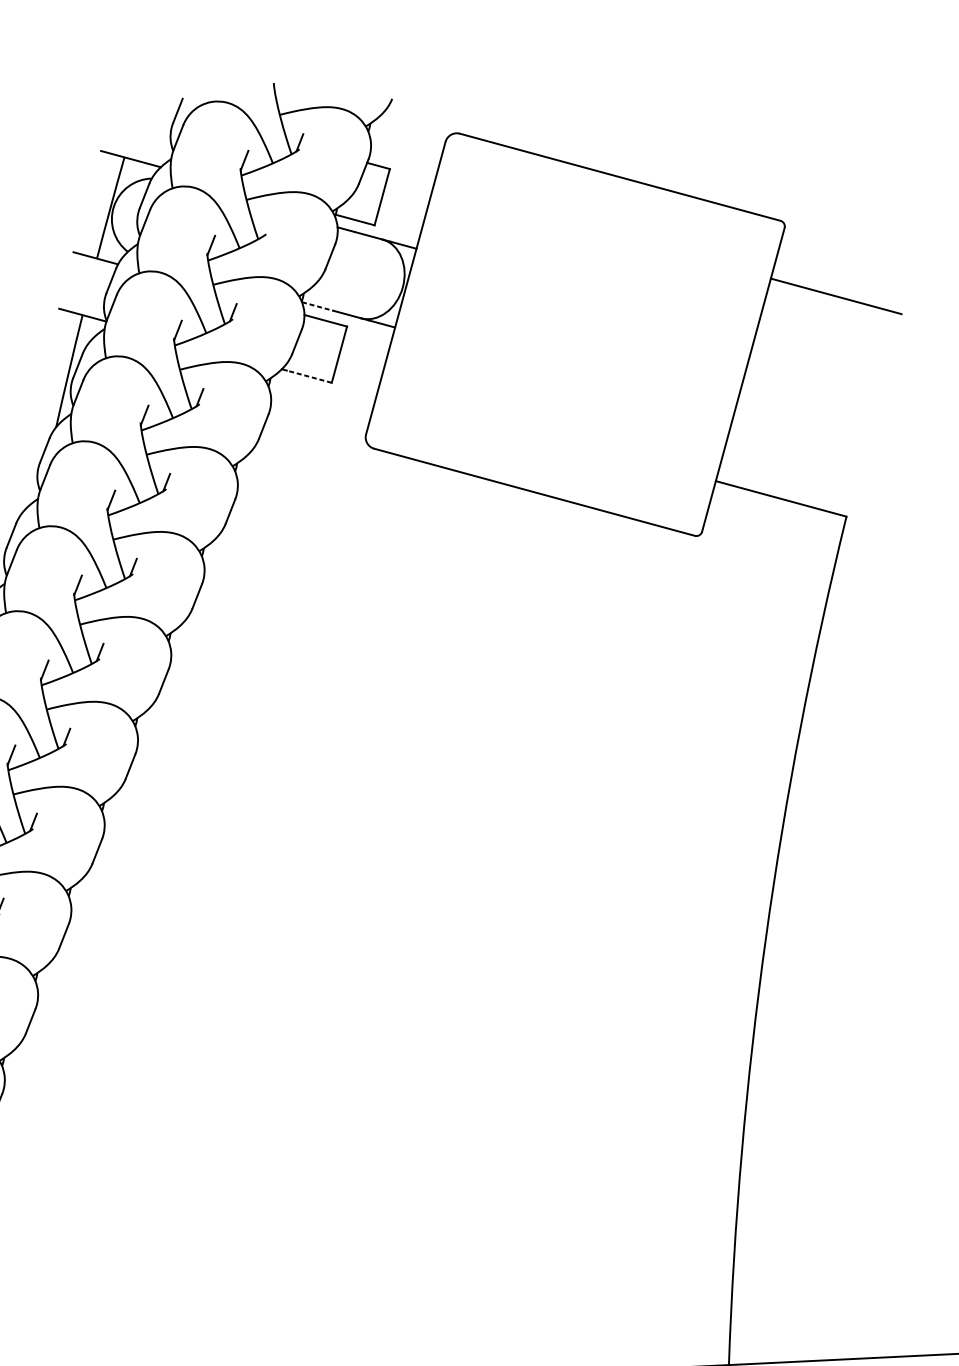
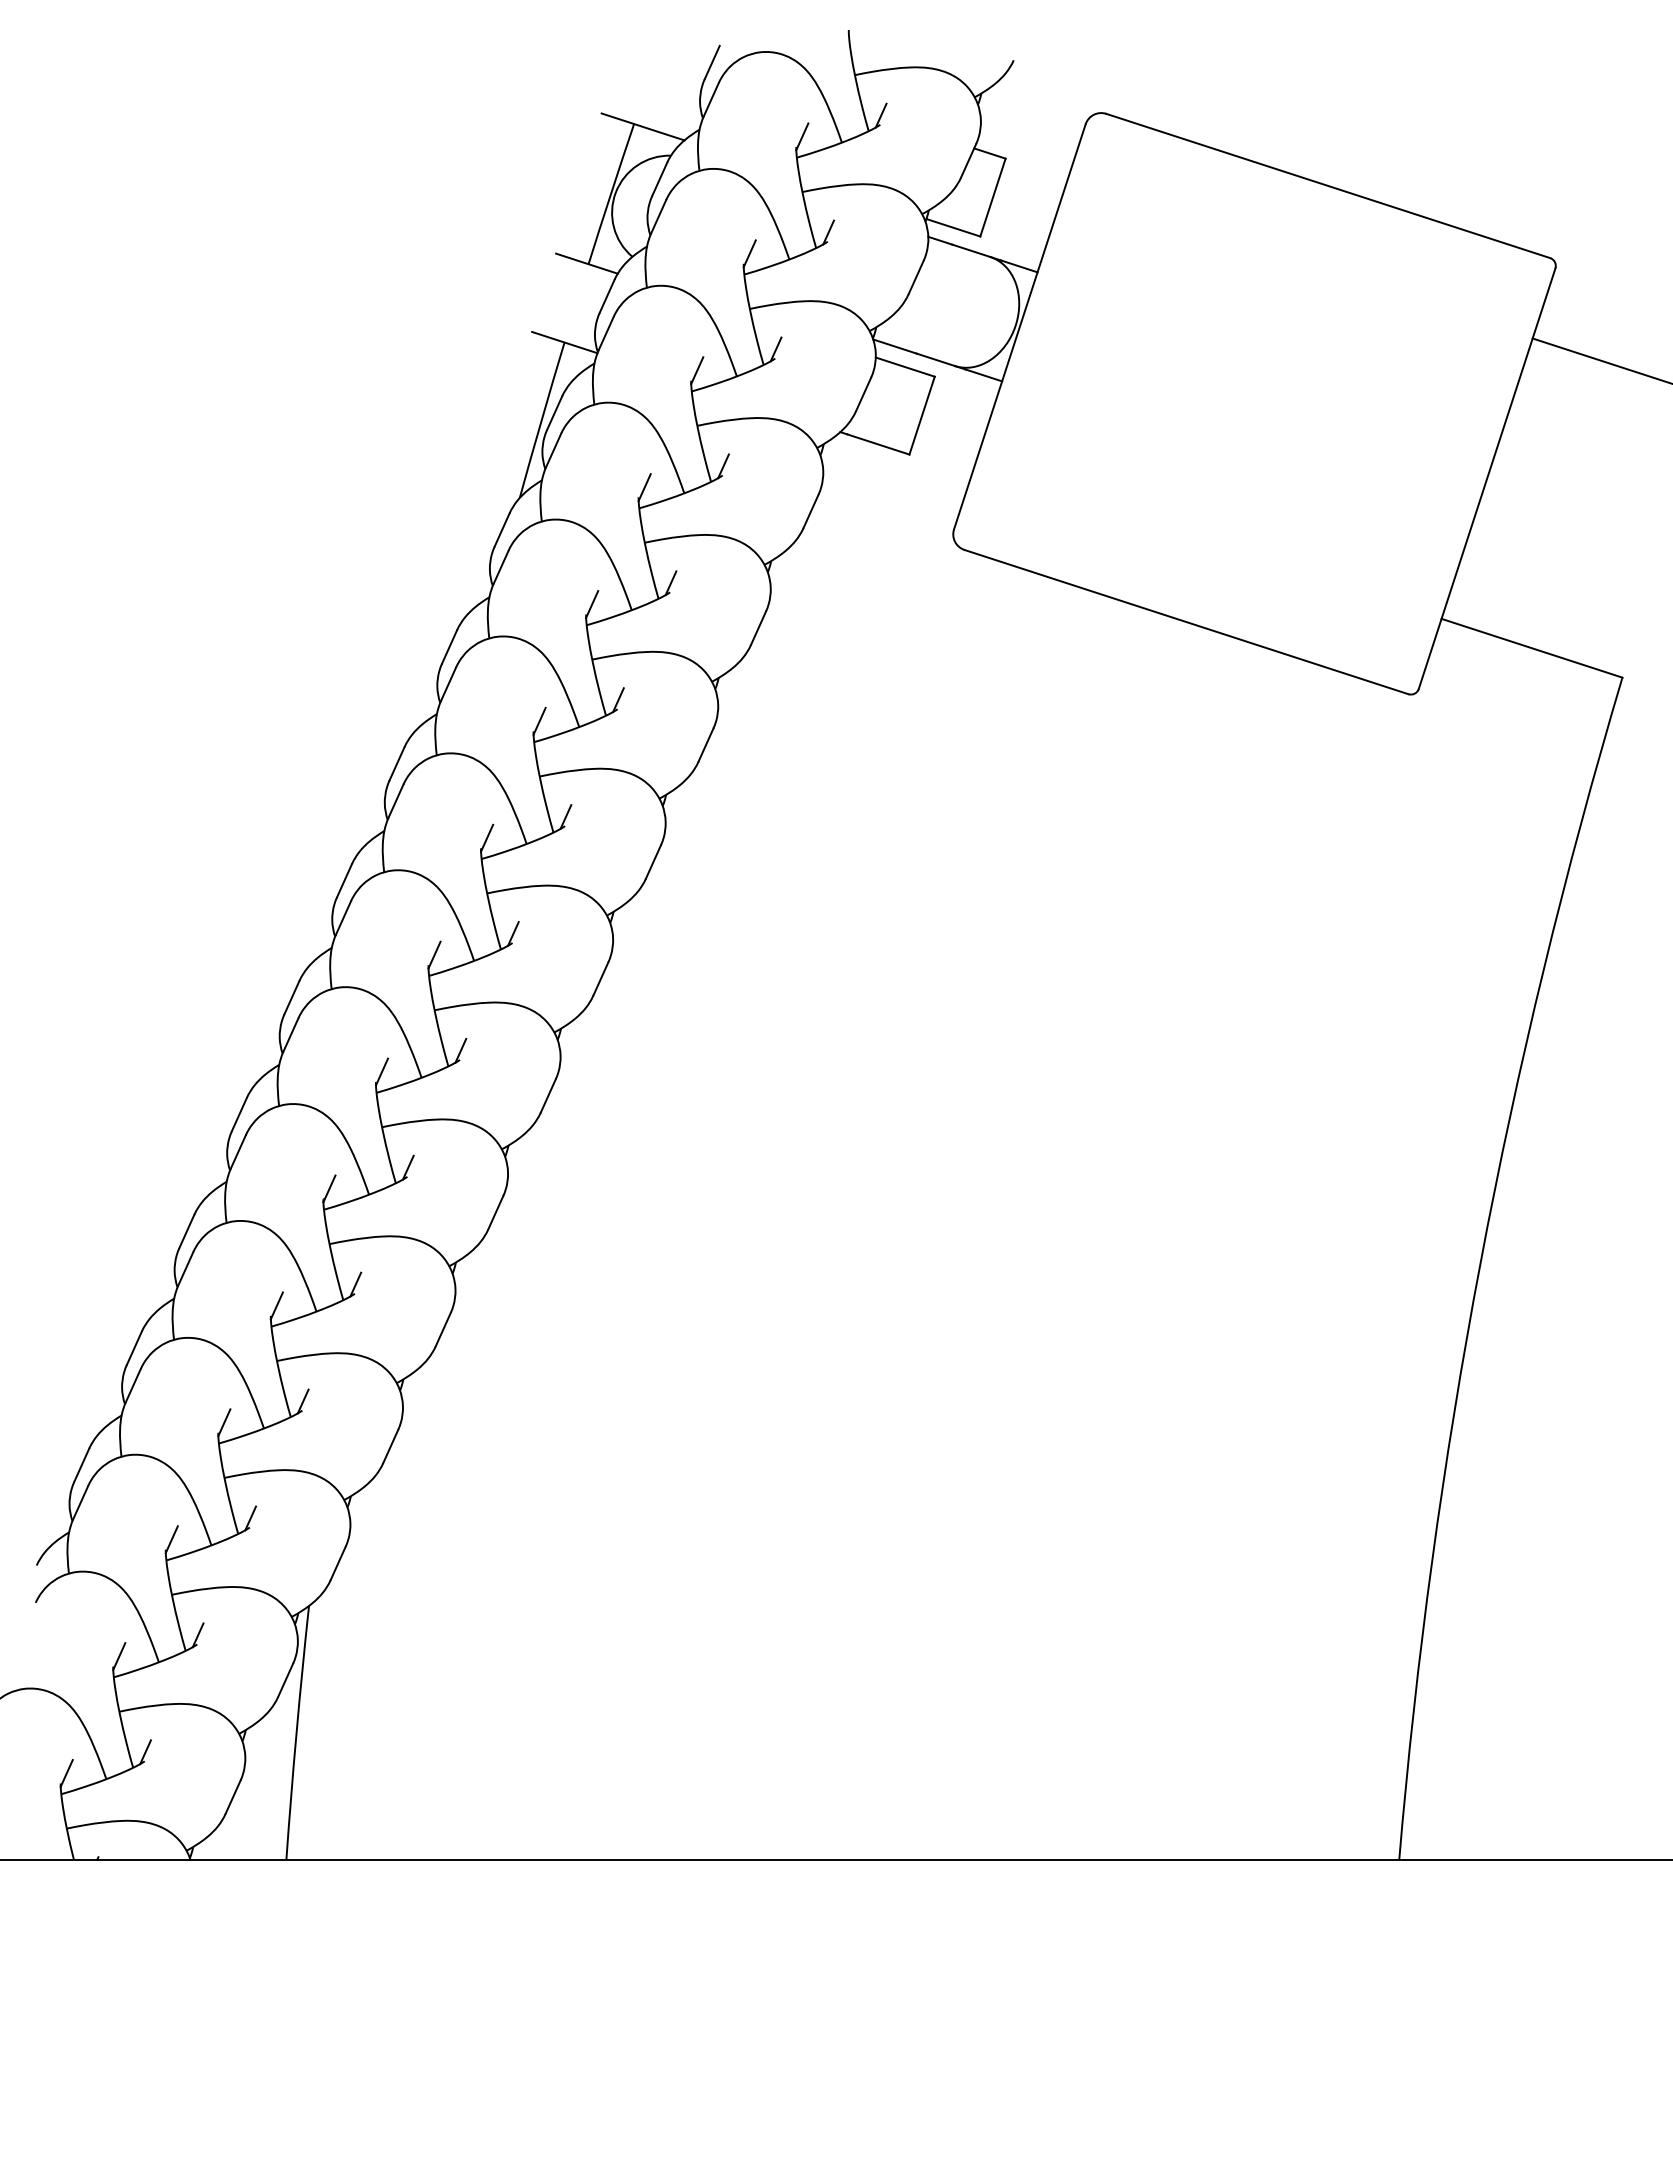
line: (266, 227) -> (828, 232), added
line: (318, 306) -> (895, 346), dashed -> solid
line: (309, 376) -> (878, 444), dashed -> solid

